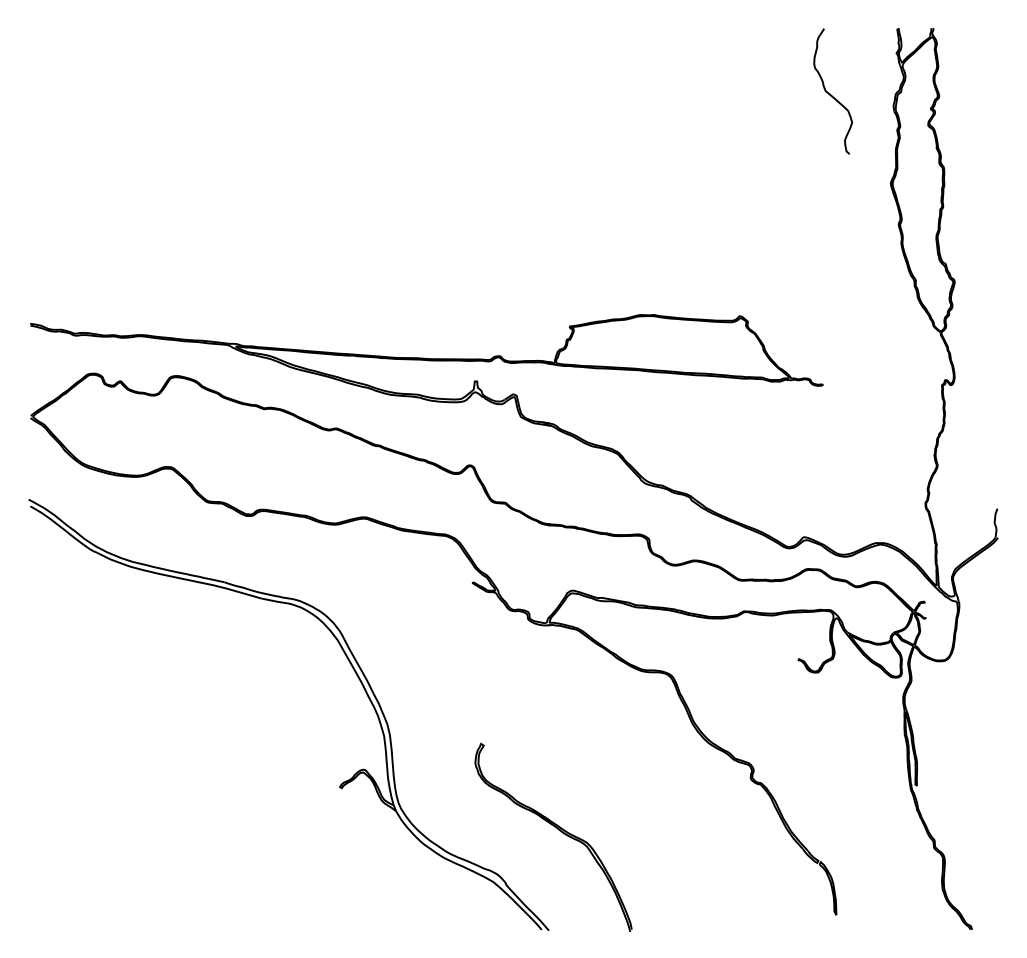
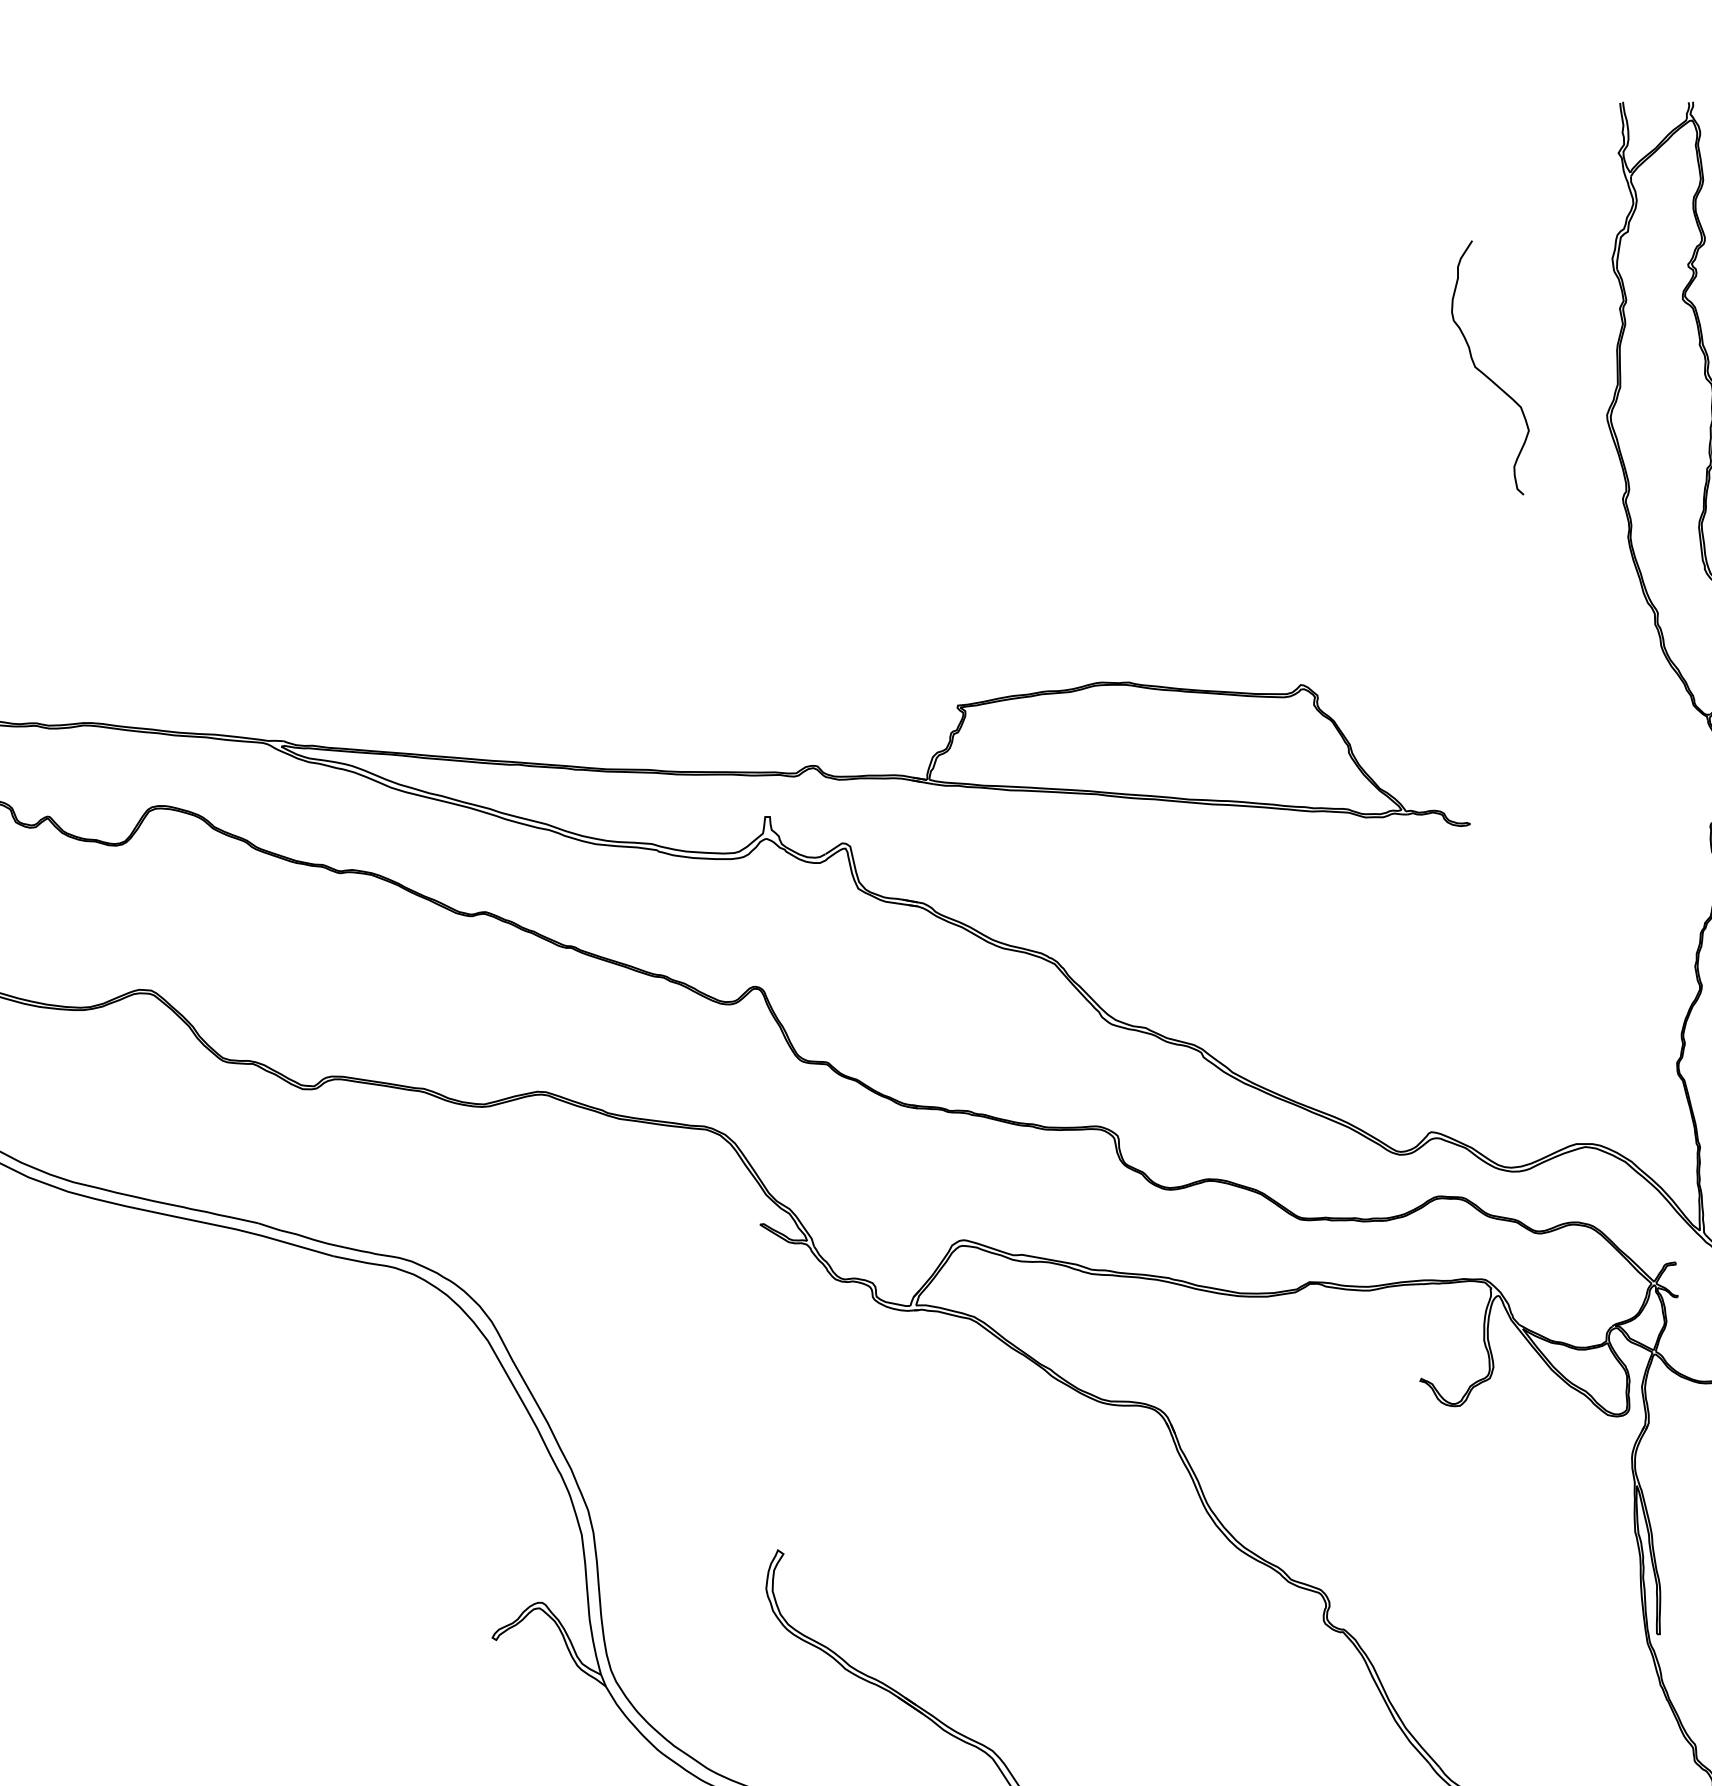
curve: (830, 93) -> (1484, 371), moved

